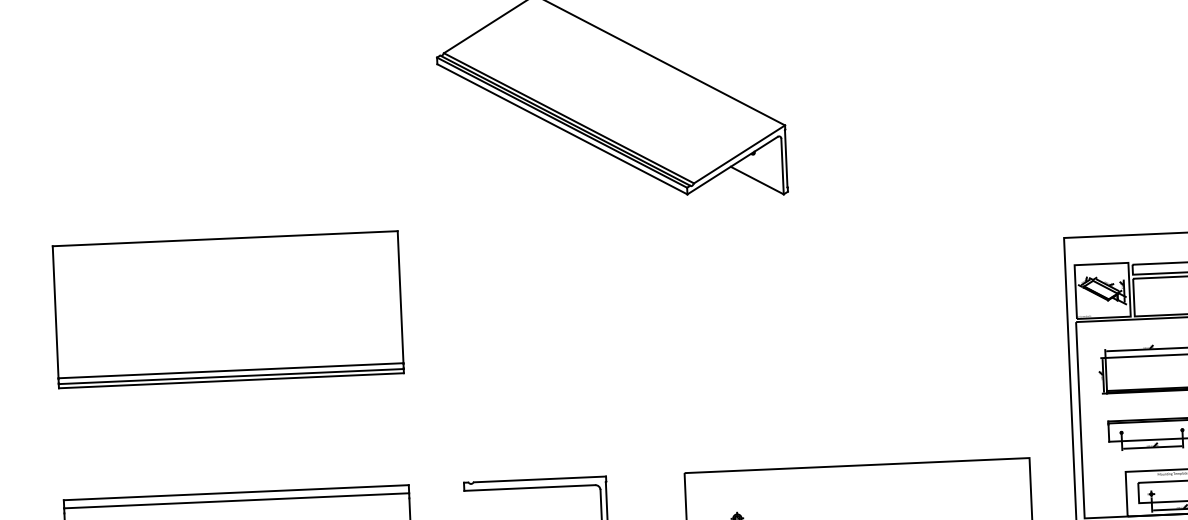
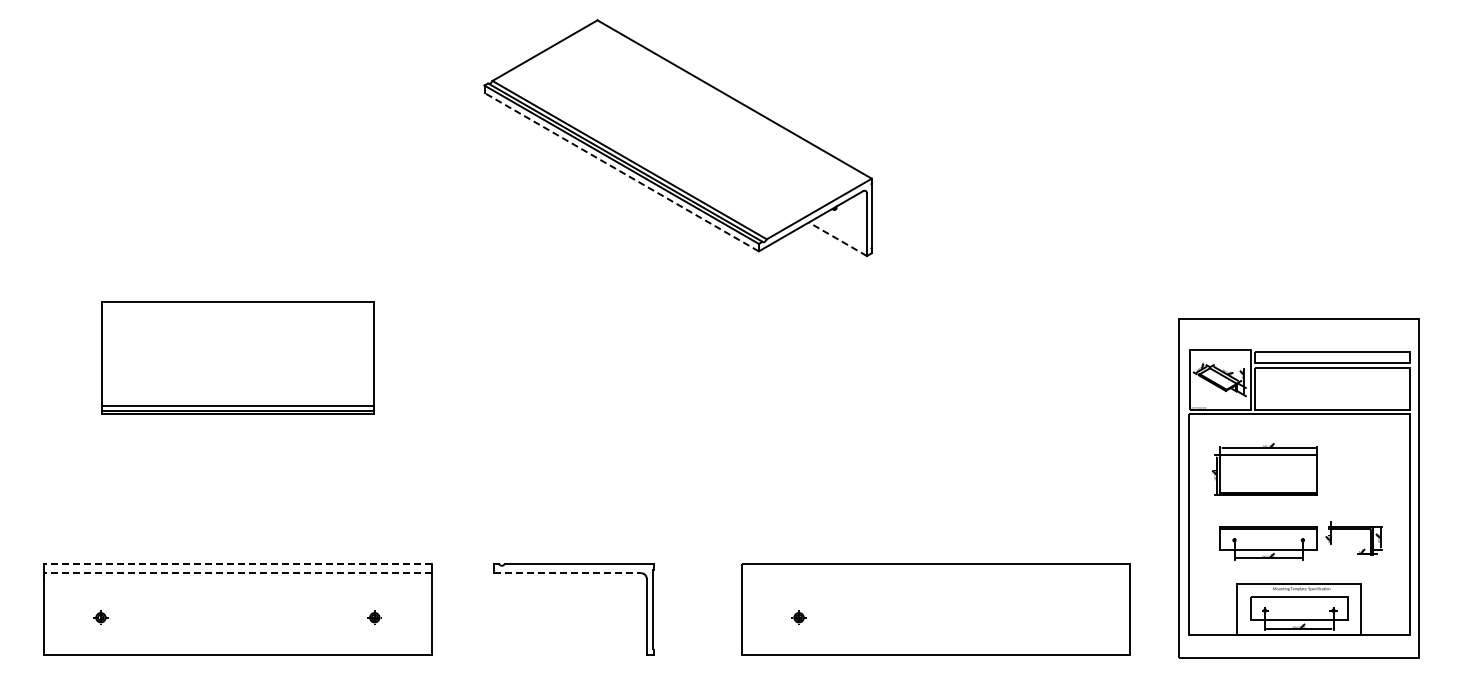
line: (562, 128) -> (621, 171), solid -> dashed
line: (756, 180) -> (837, 239), solid -> dashed
part: (227, 309) -> (237, 357), size x0.7
line: (529, 488) -> (567, 573), solid -> dashed
line: (236, 493) -> (237, 564), solid -> dashed
line: (236, 501) -> (237, 573), solid -> dashed

